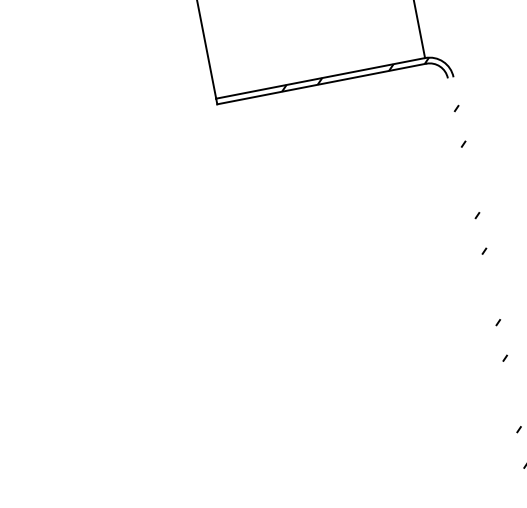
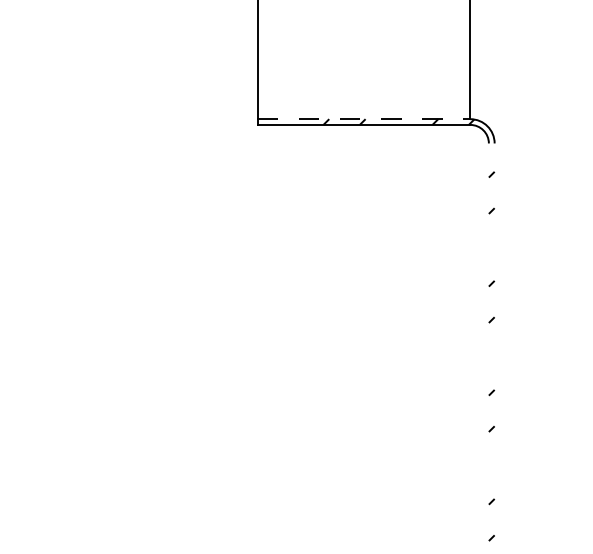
line: (321, 78) -> (364, 119), solid -> dashed

